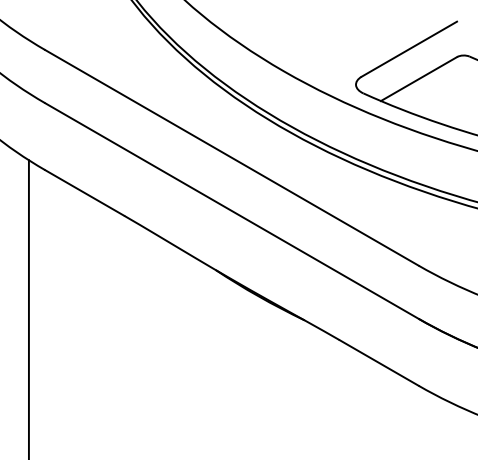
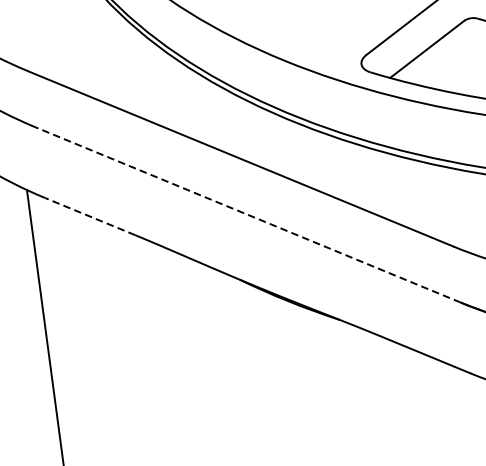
line: (84, 192) -> (90, 216), solid -> dashed
line: (231, 211) -> (247, 215), solid -> dashed

